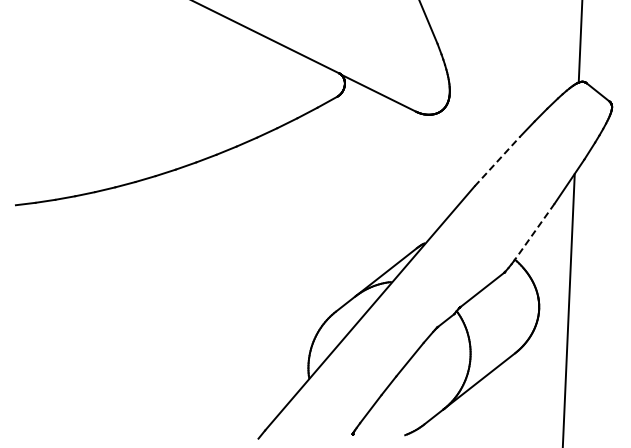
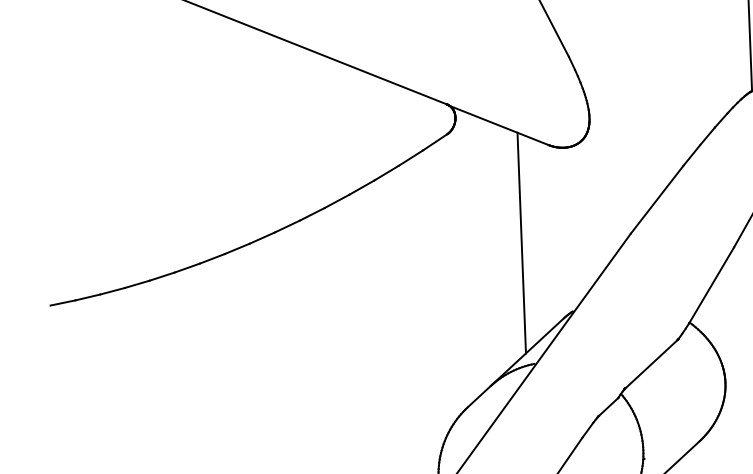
line: (497, 161) -> (657, 199), dashed -> solid
line: (388, 186) -> (521, 242), added
line: (534, 231) -> (711, 284), dashed -> solid

